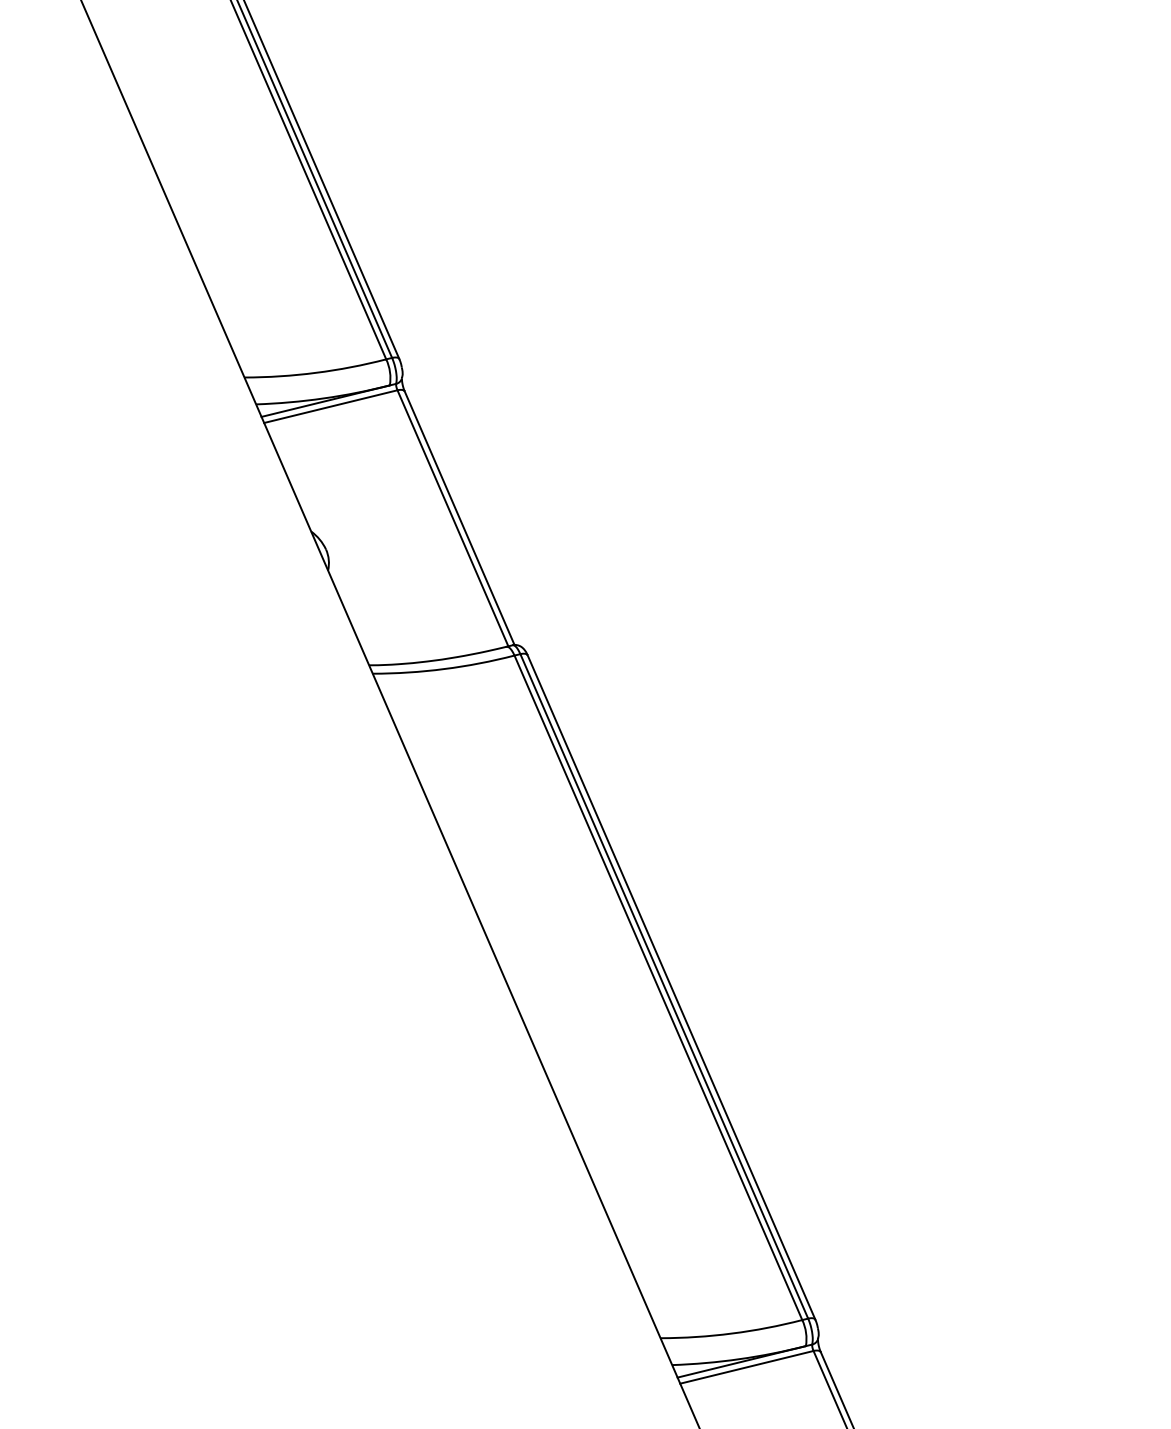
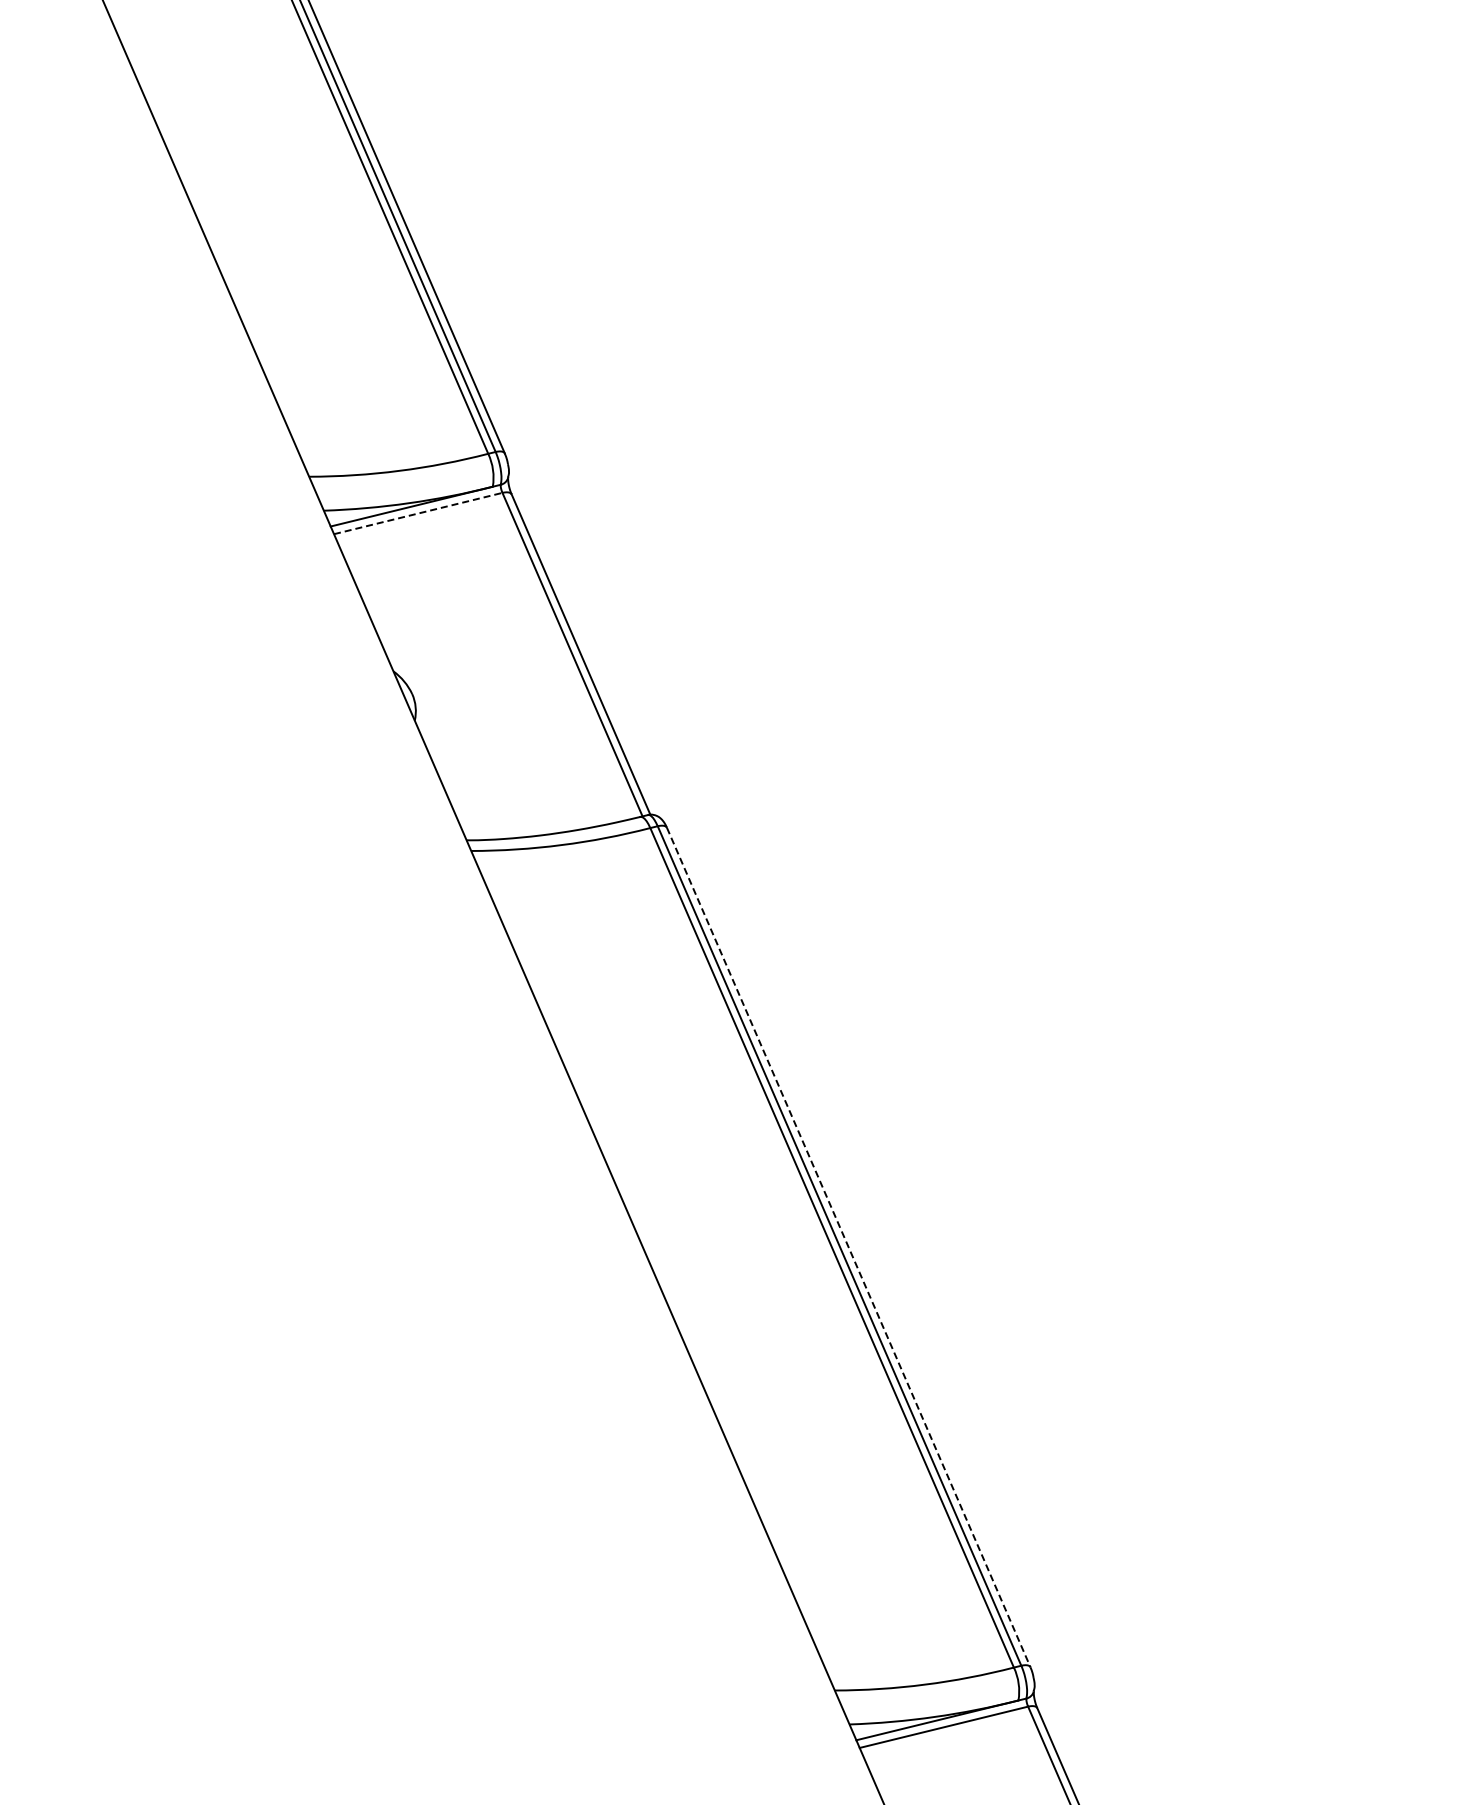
line: (331, 406) -> (418, 513), solid -> dashed
line: (671, 987) -> (848, 1247), solid -> dashed

